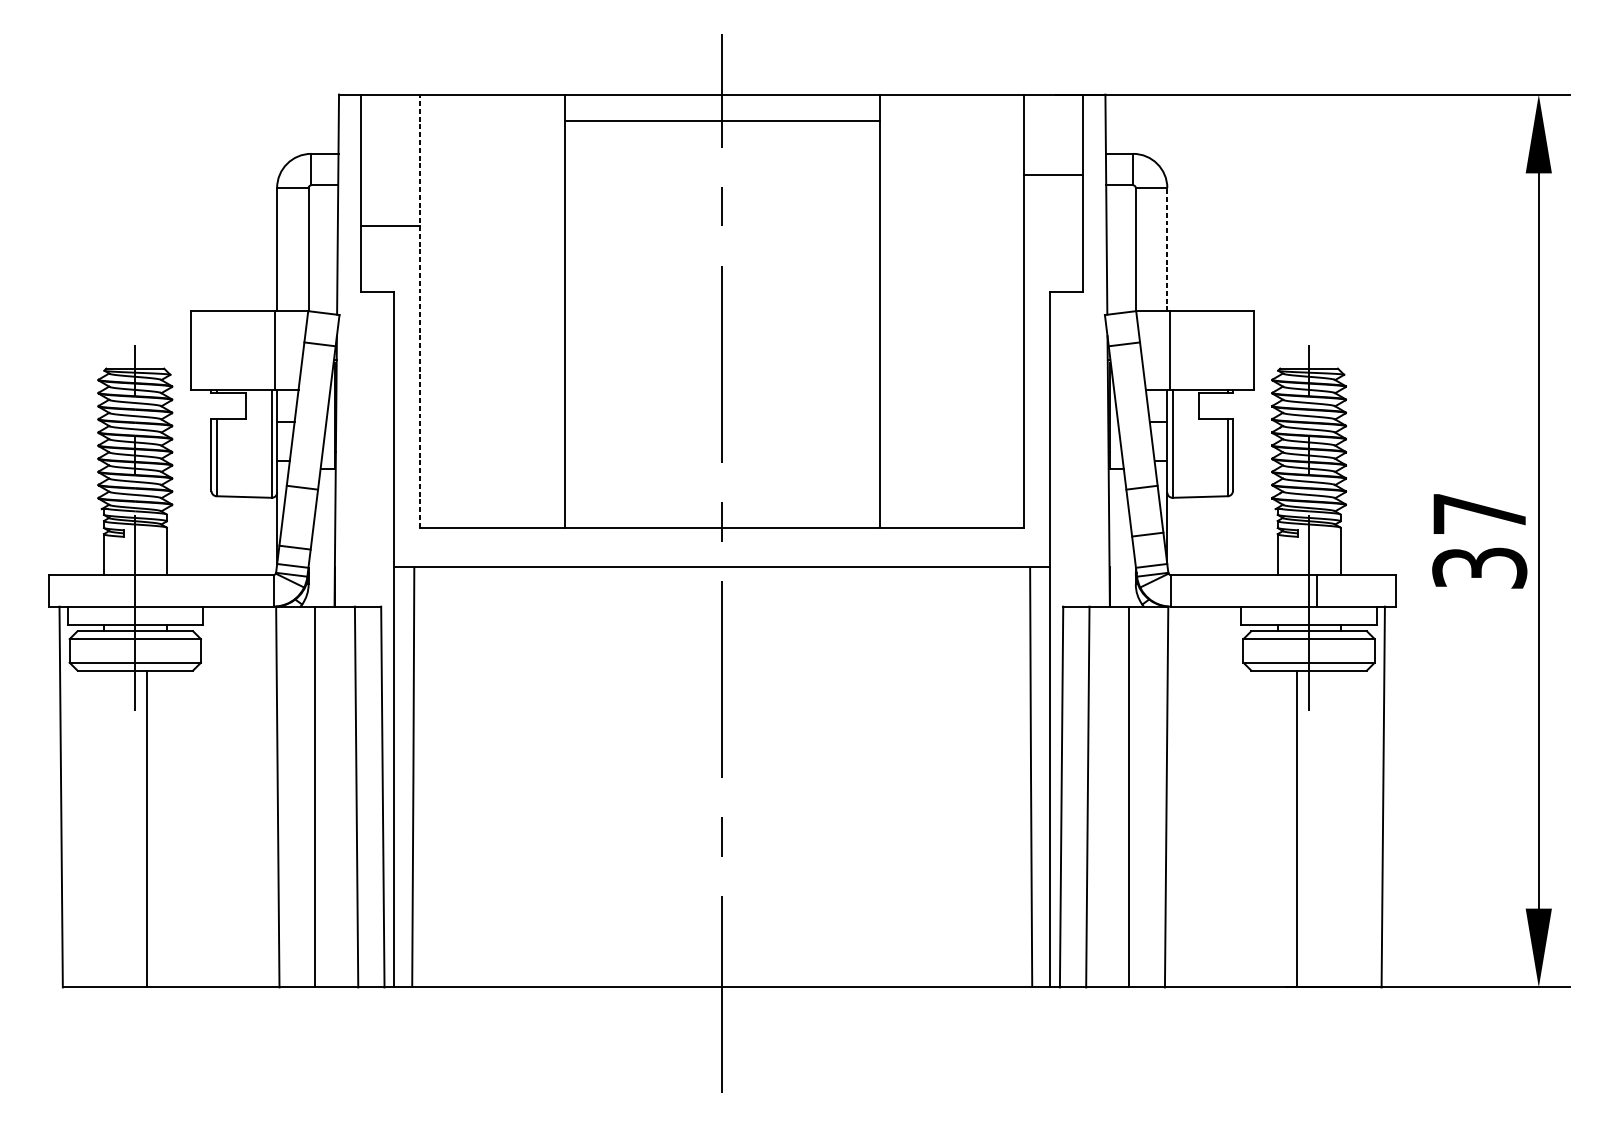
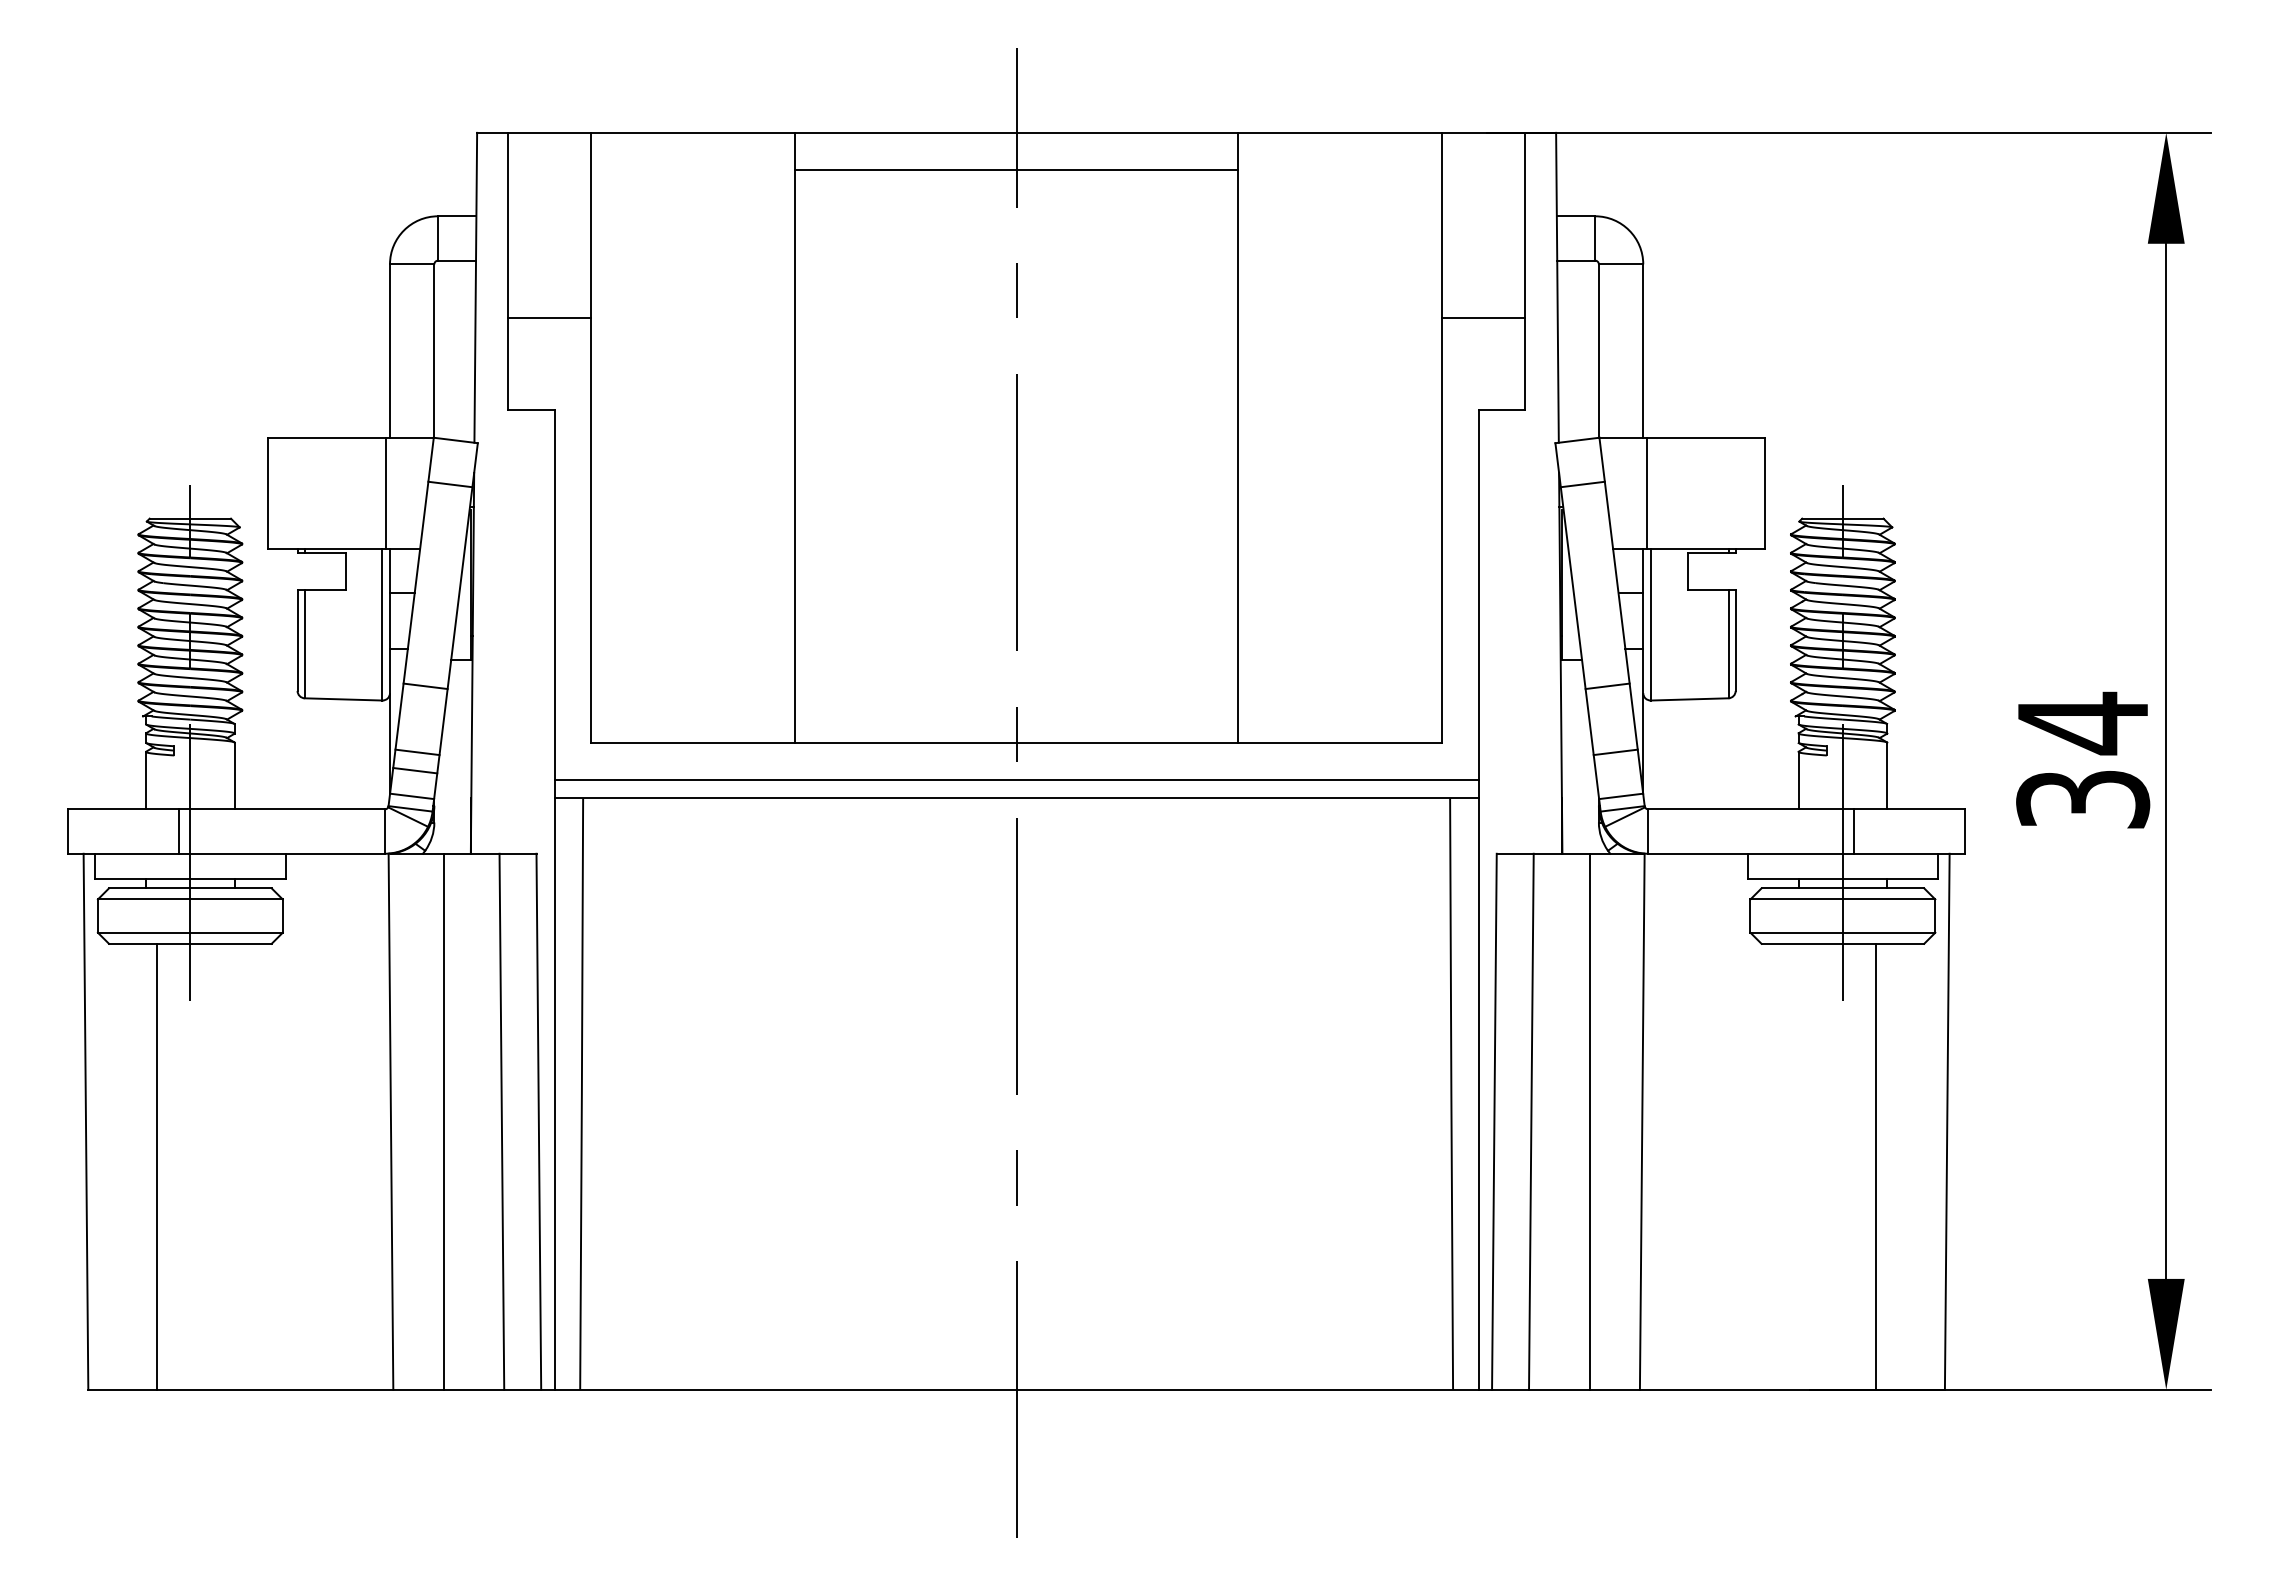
line: (1053, 174) -> (1482, 317), moved
line: (1167, 249) -> (1643, 351), dashed -> solid
line: (420, 310) -> (591, 437), dashed -> solid
text: (1479, 514) -> (2082, 723), 37 -> 34
line: (296, 534) -> (417, 752), added
line: (722, 553) -> (1016, 779), added
line: (127, 590) -> (179, 831), added
line: (147, 828) -> (157, 1166), moved
line: (1297, 828) -> (1876, 1166), moved

